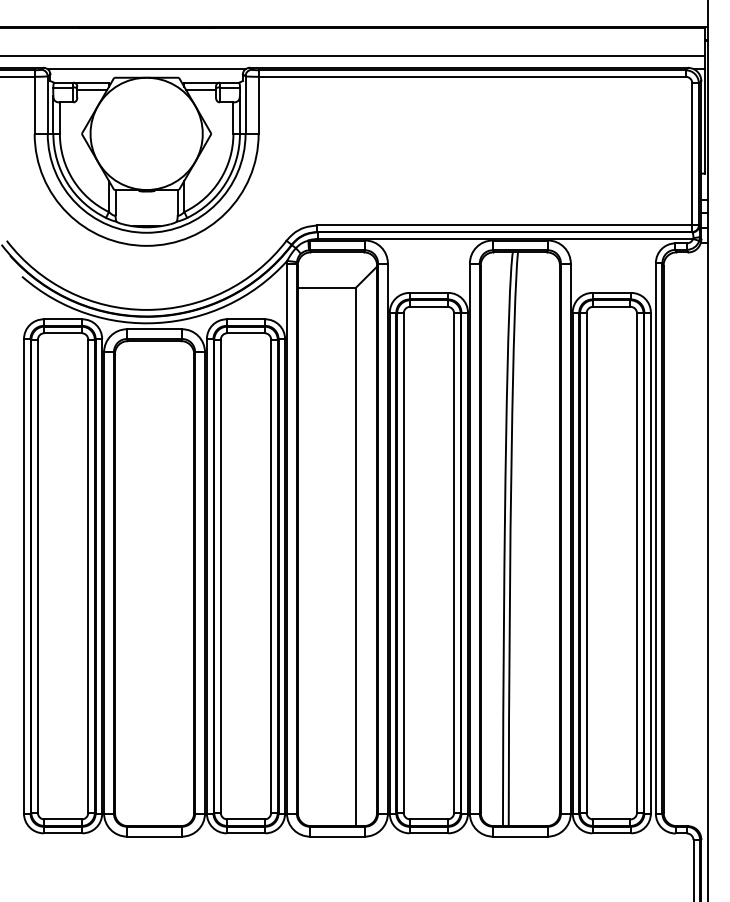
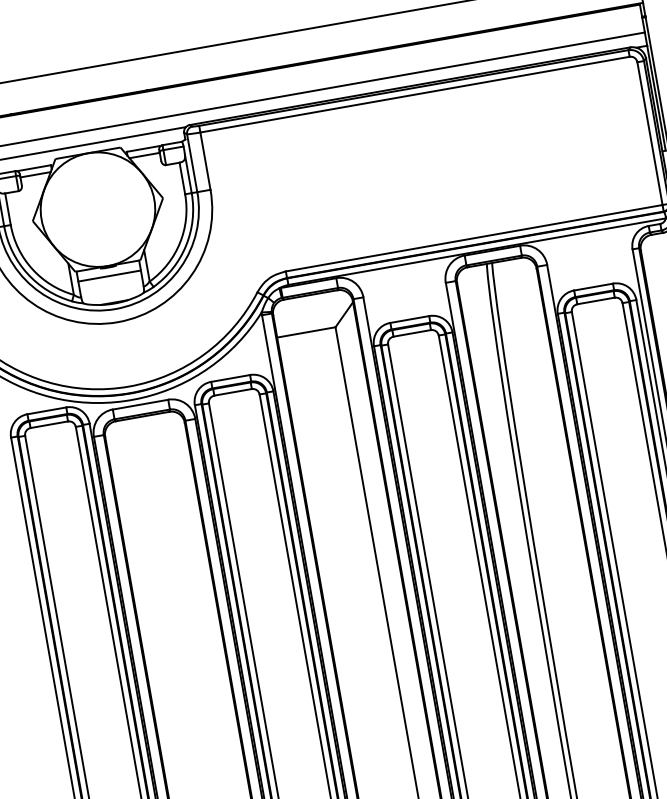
line: (146, 199) -> (109, 275), added

